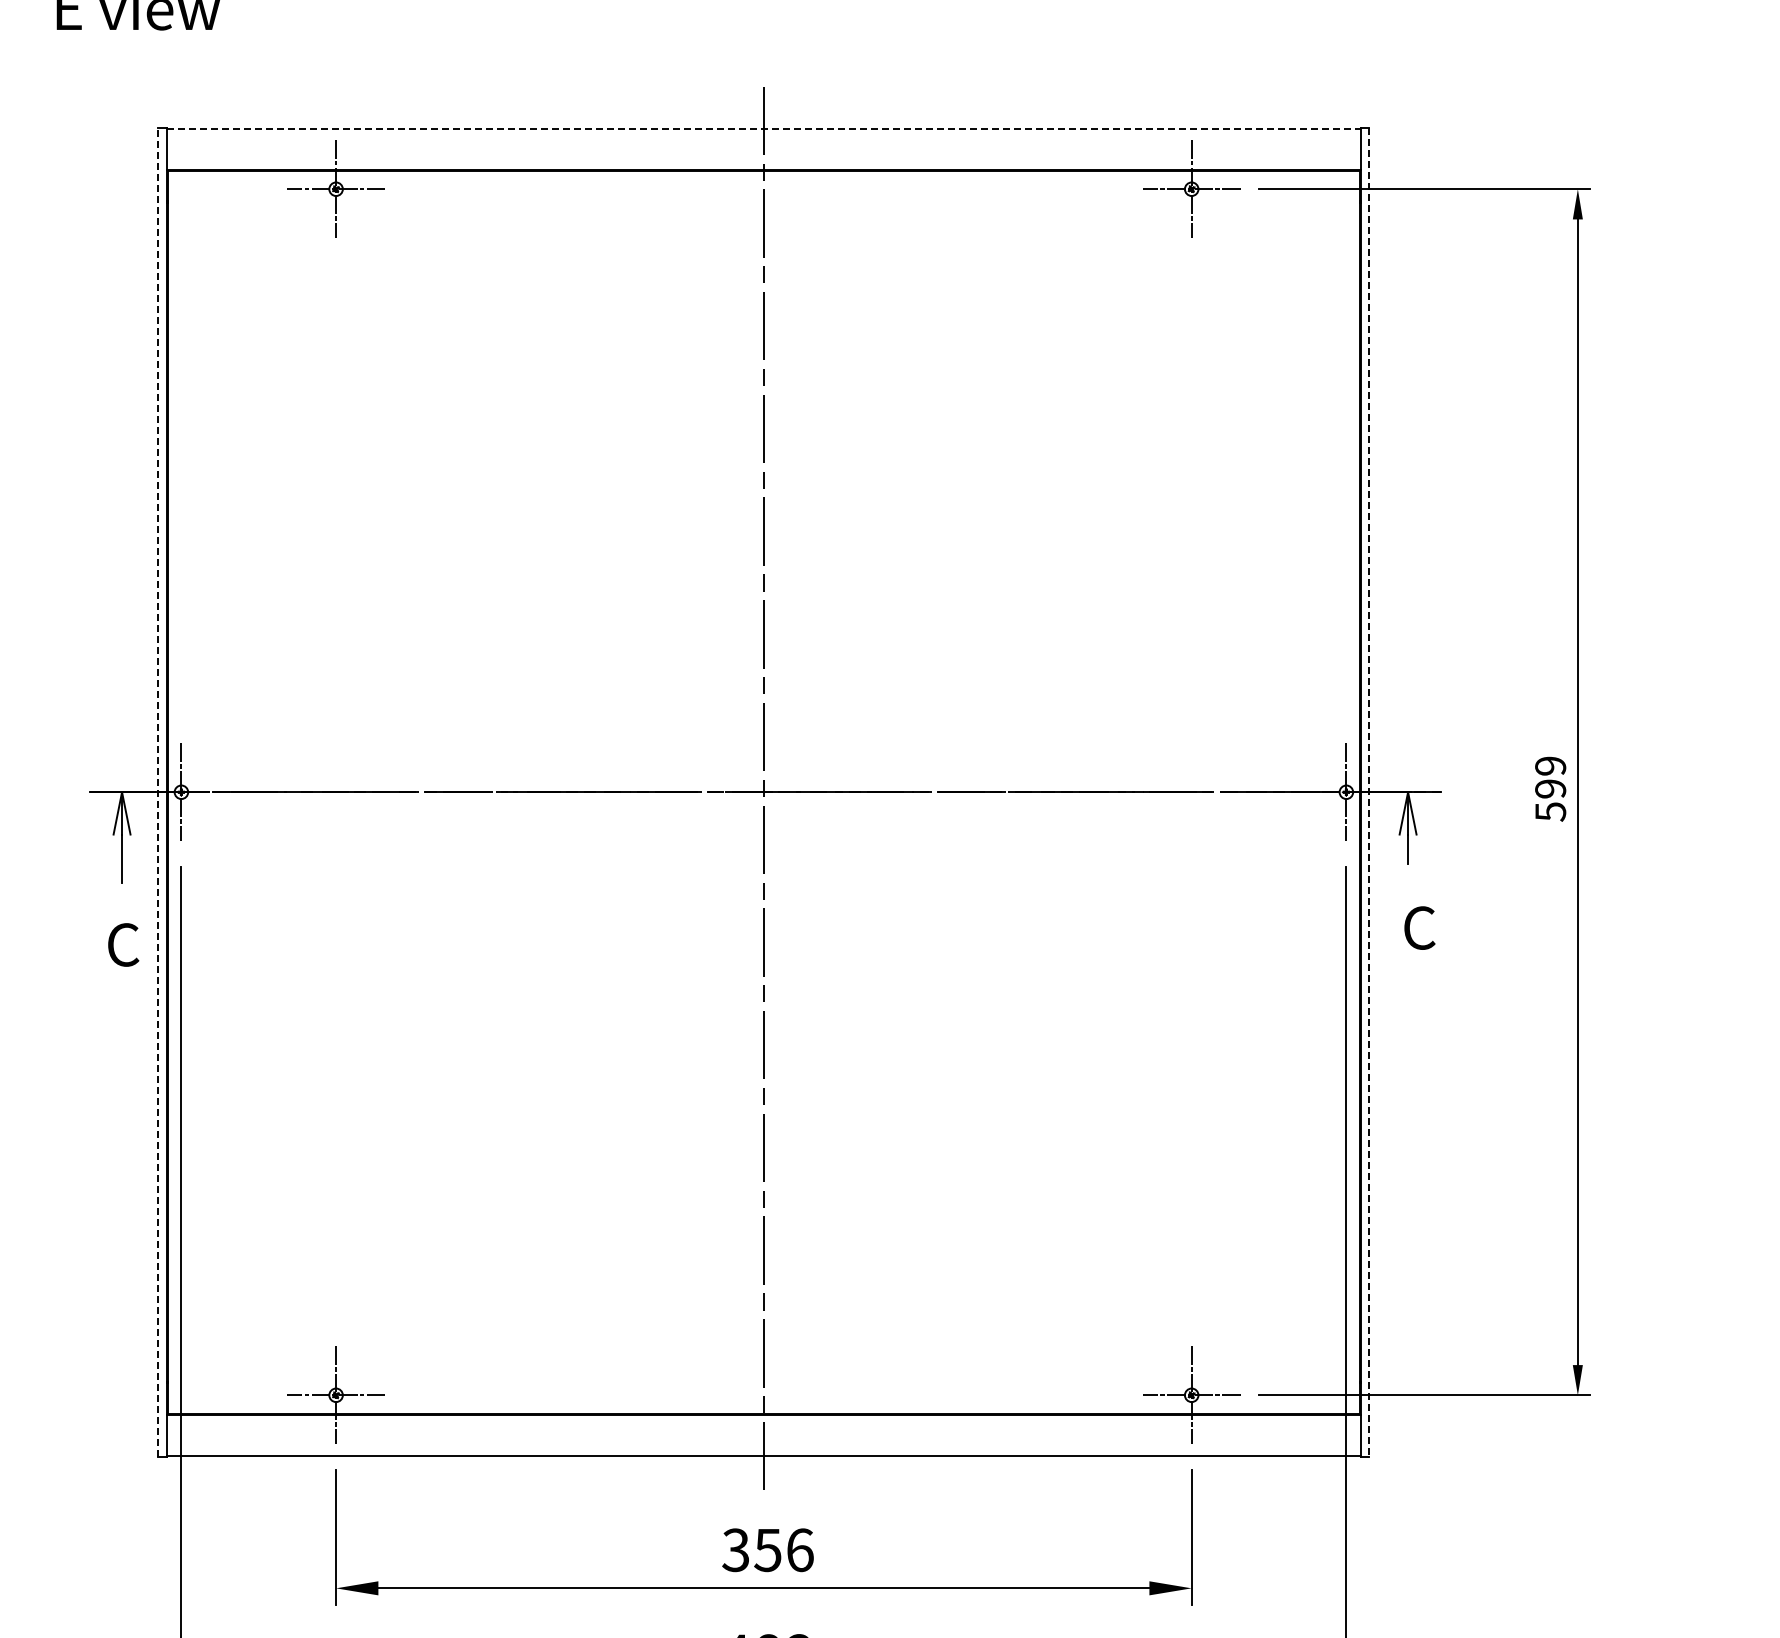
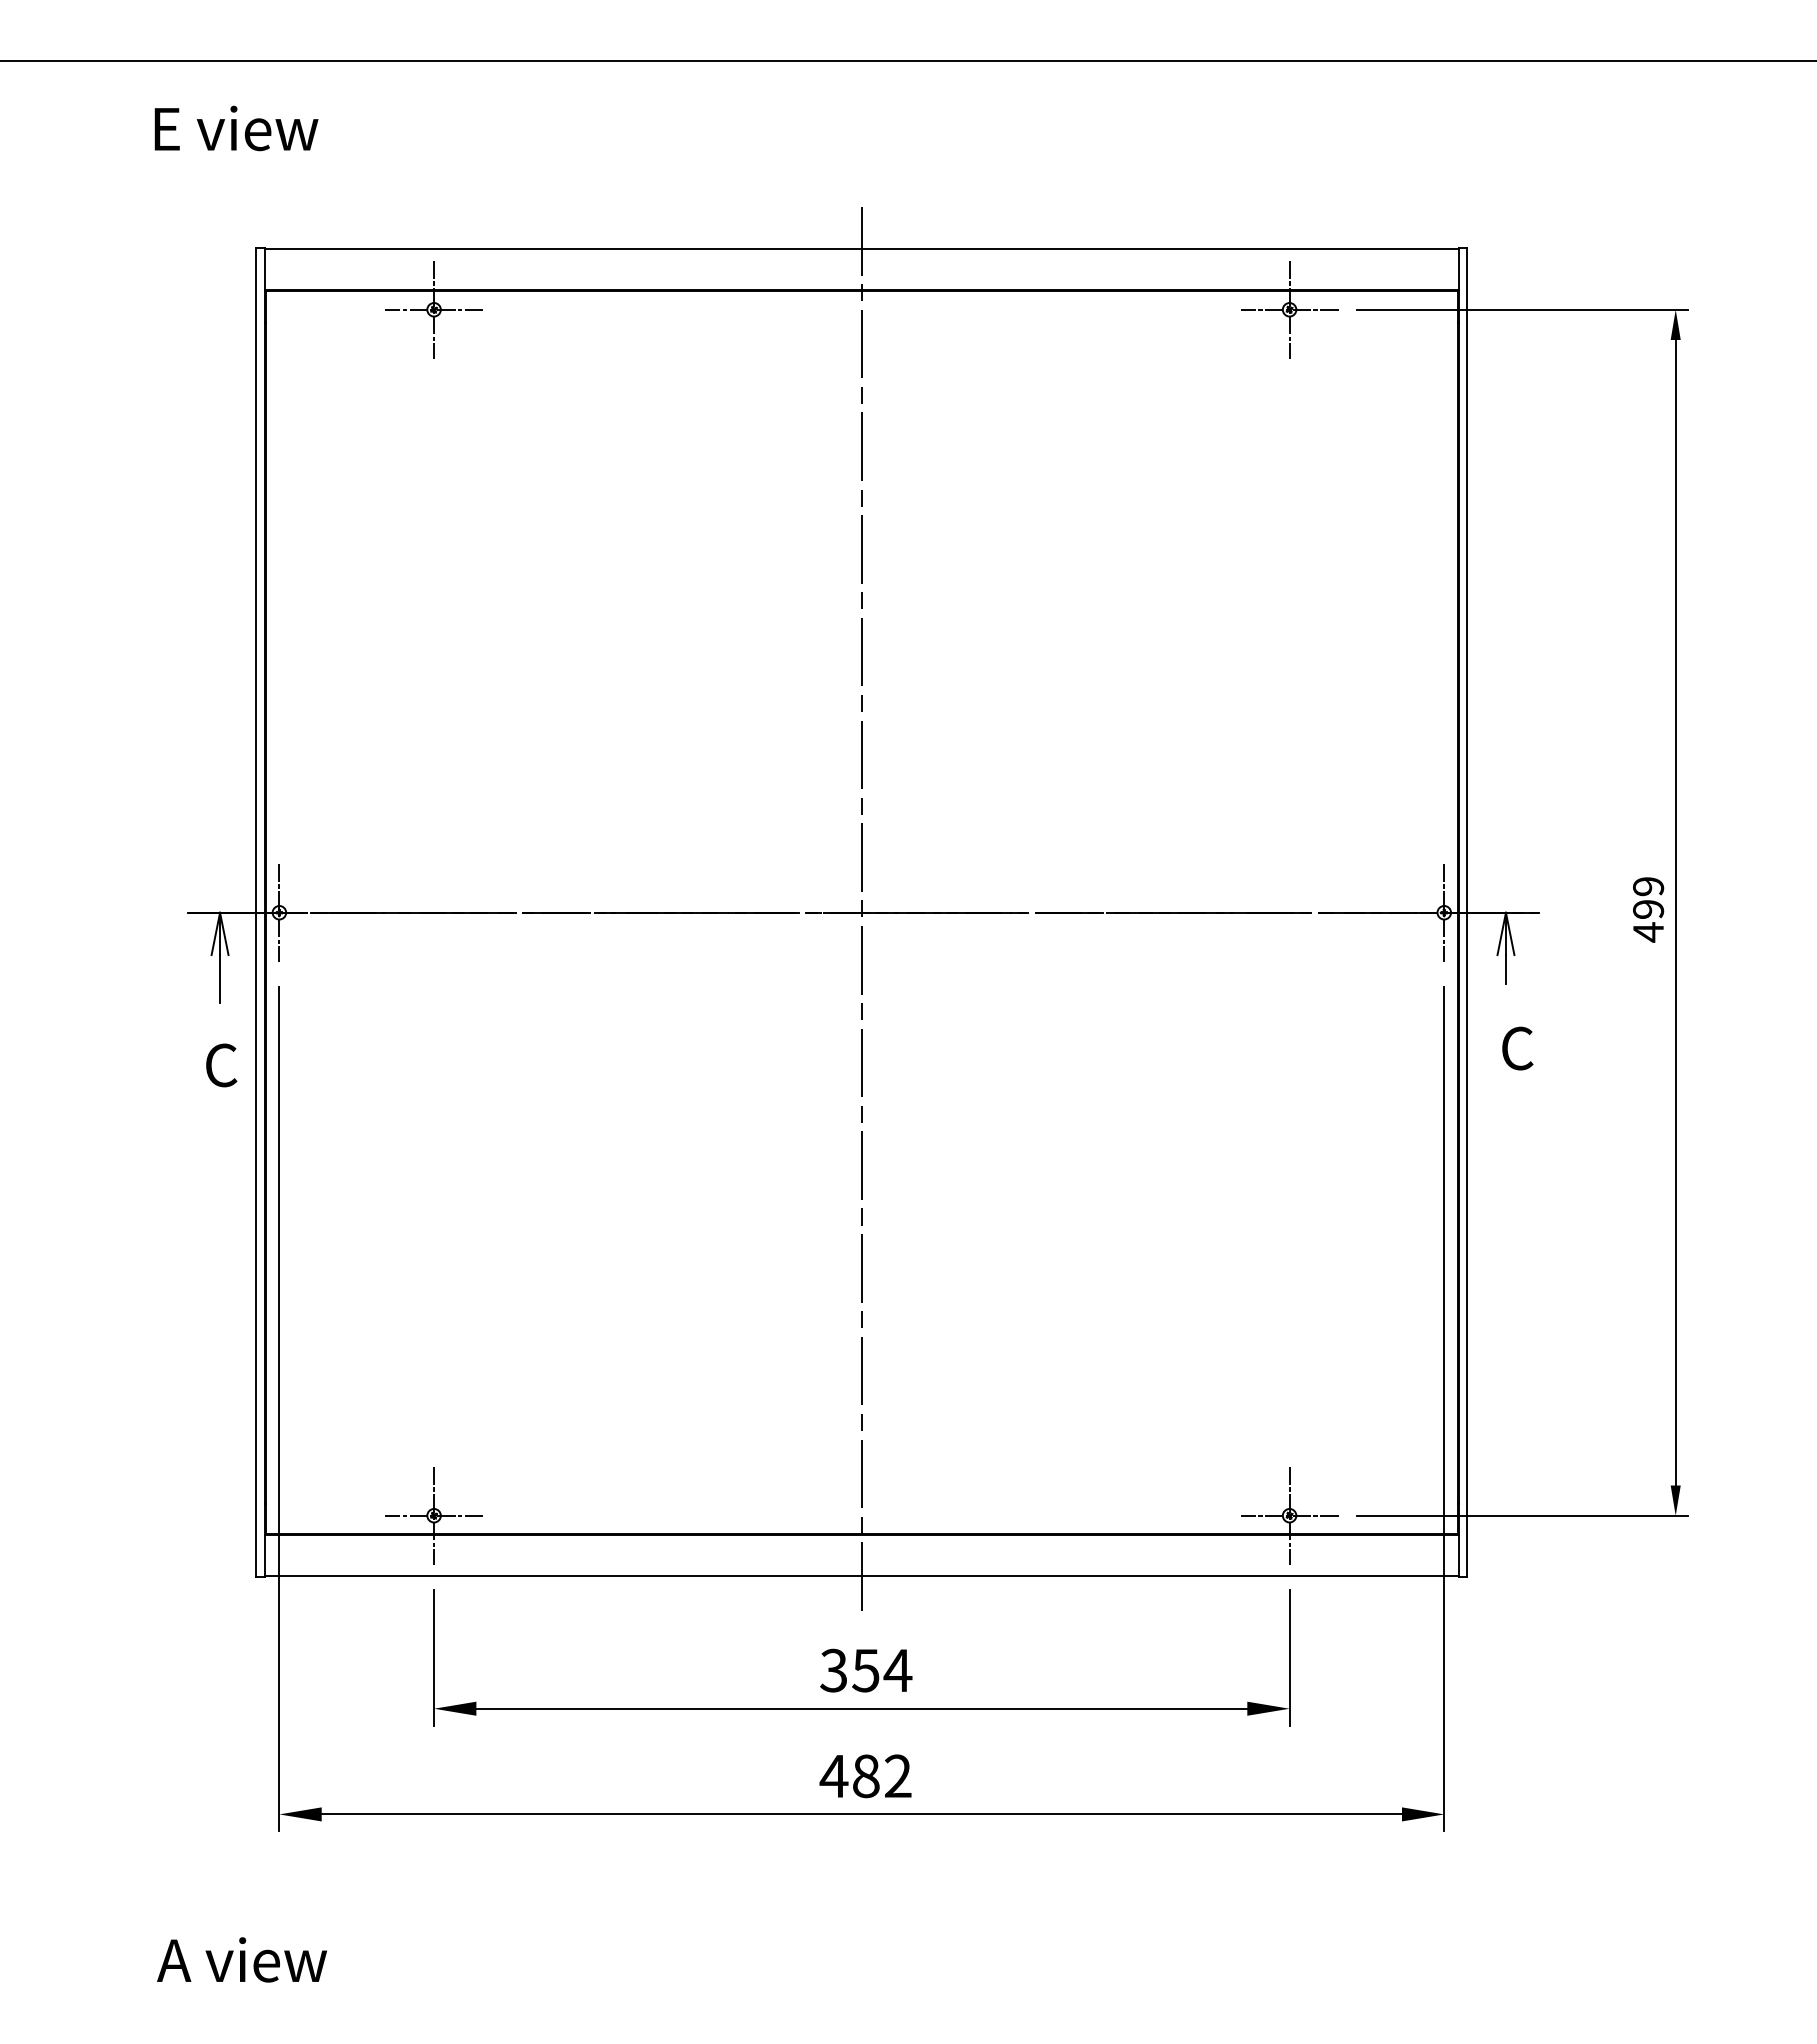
line: (763, 128) -> (861, 249), dashed -> solid
line: (158, 792) -> (256, 912), dashed -> solid
line: (1369, 792) -> (1467, 912), dashed -> solid
text: (1550, 812) -> (1648, 932), 599 -> 499
text: (799, 1550) -> (897, 1670), 356 -> 354

